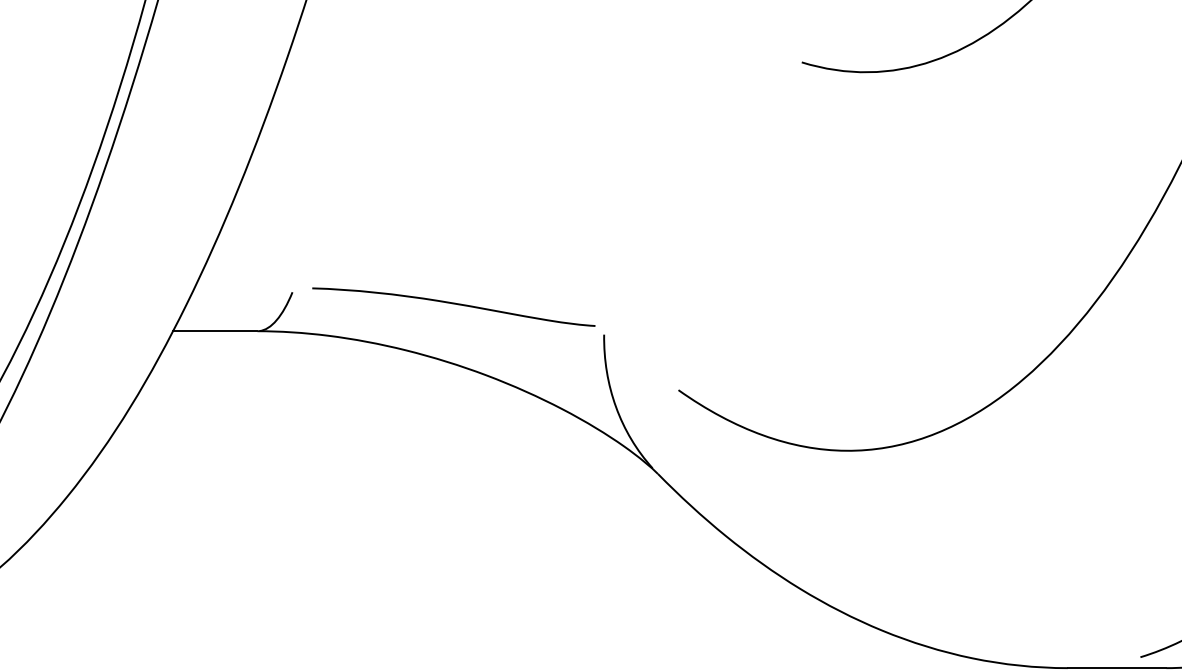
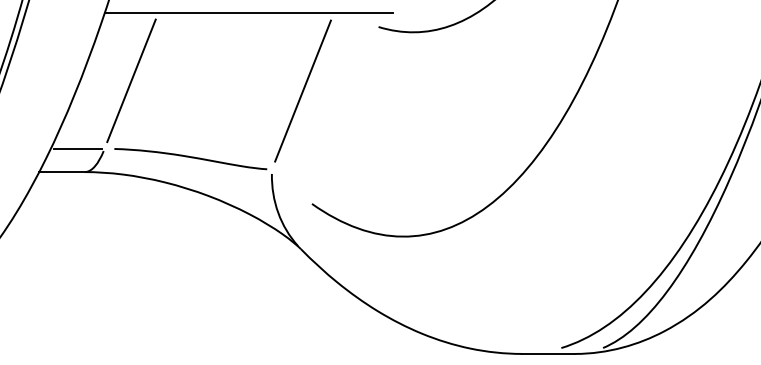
line: (560, 35) -> (248, 12), added
line: (344, 161) -> (131, 80), added
line: (660, 180) -> (302, 90), added
line: (243, 287) -> (77, 148), added

